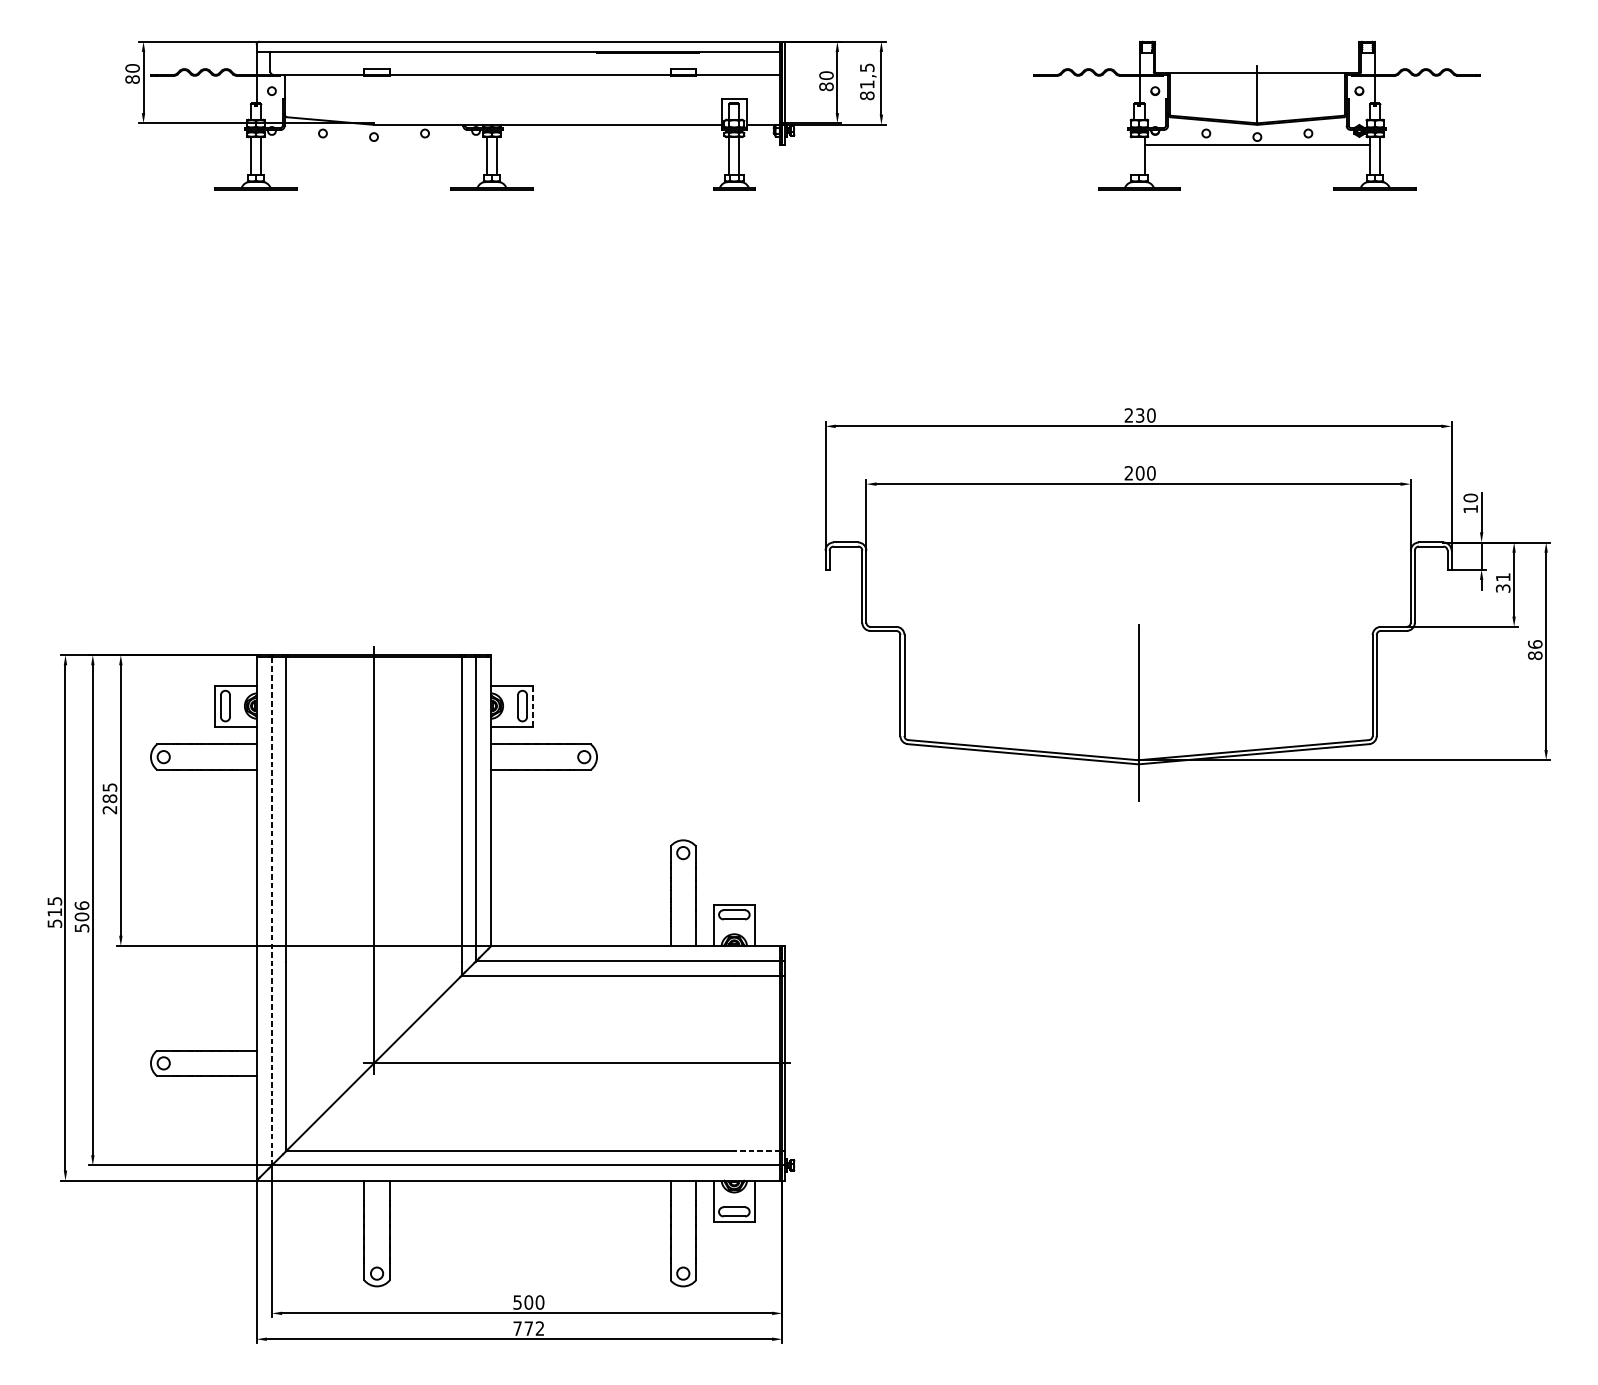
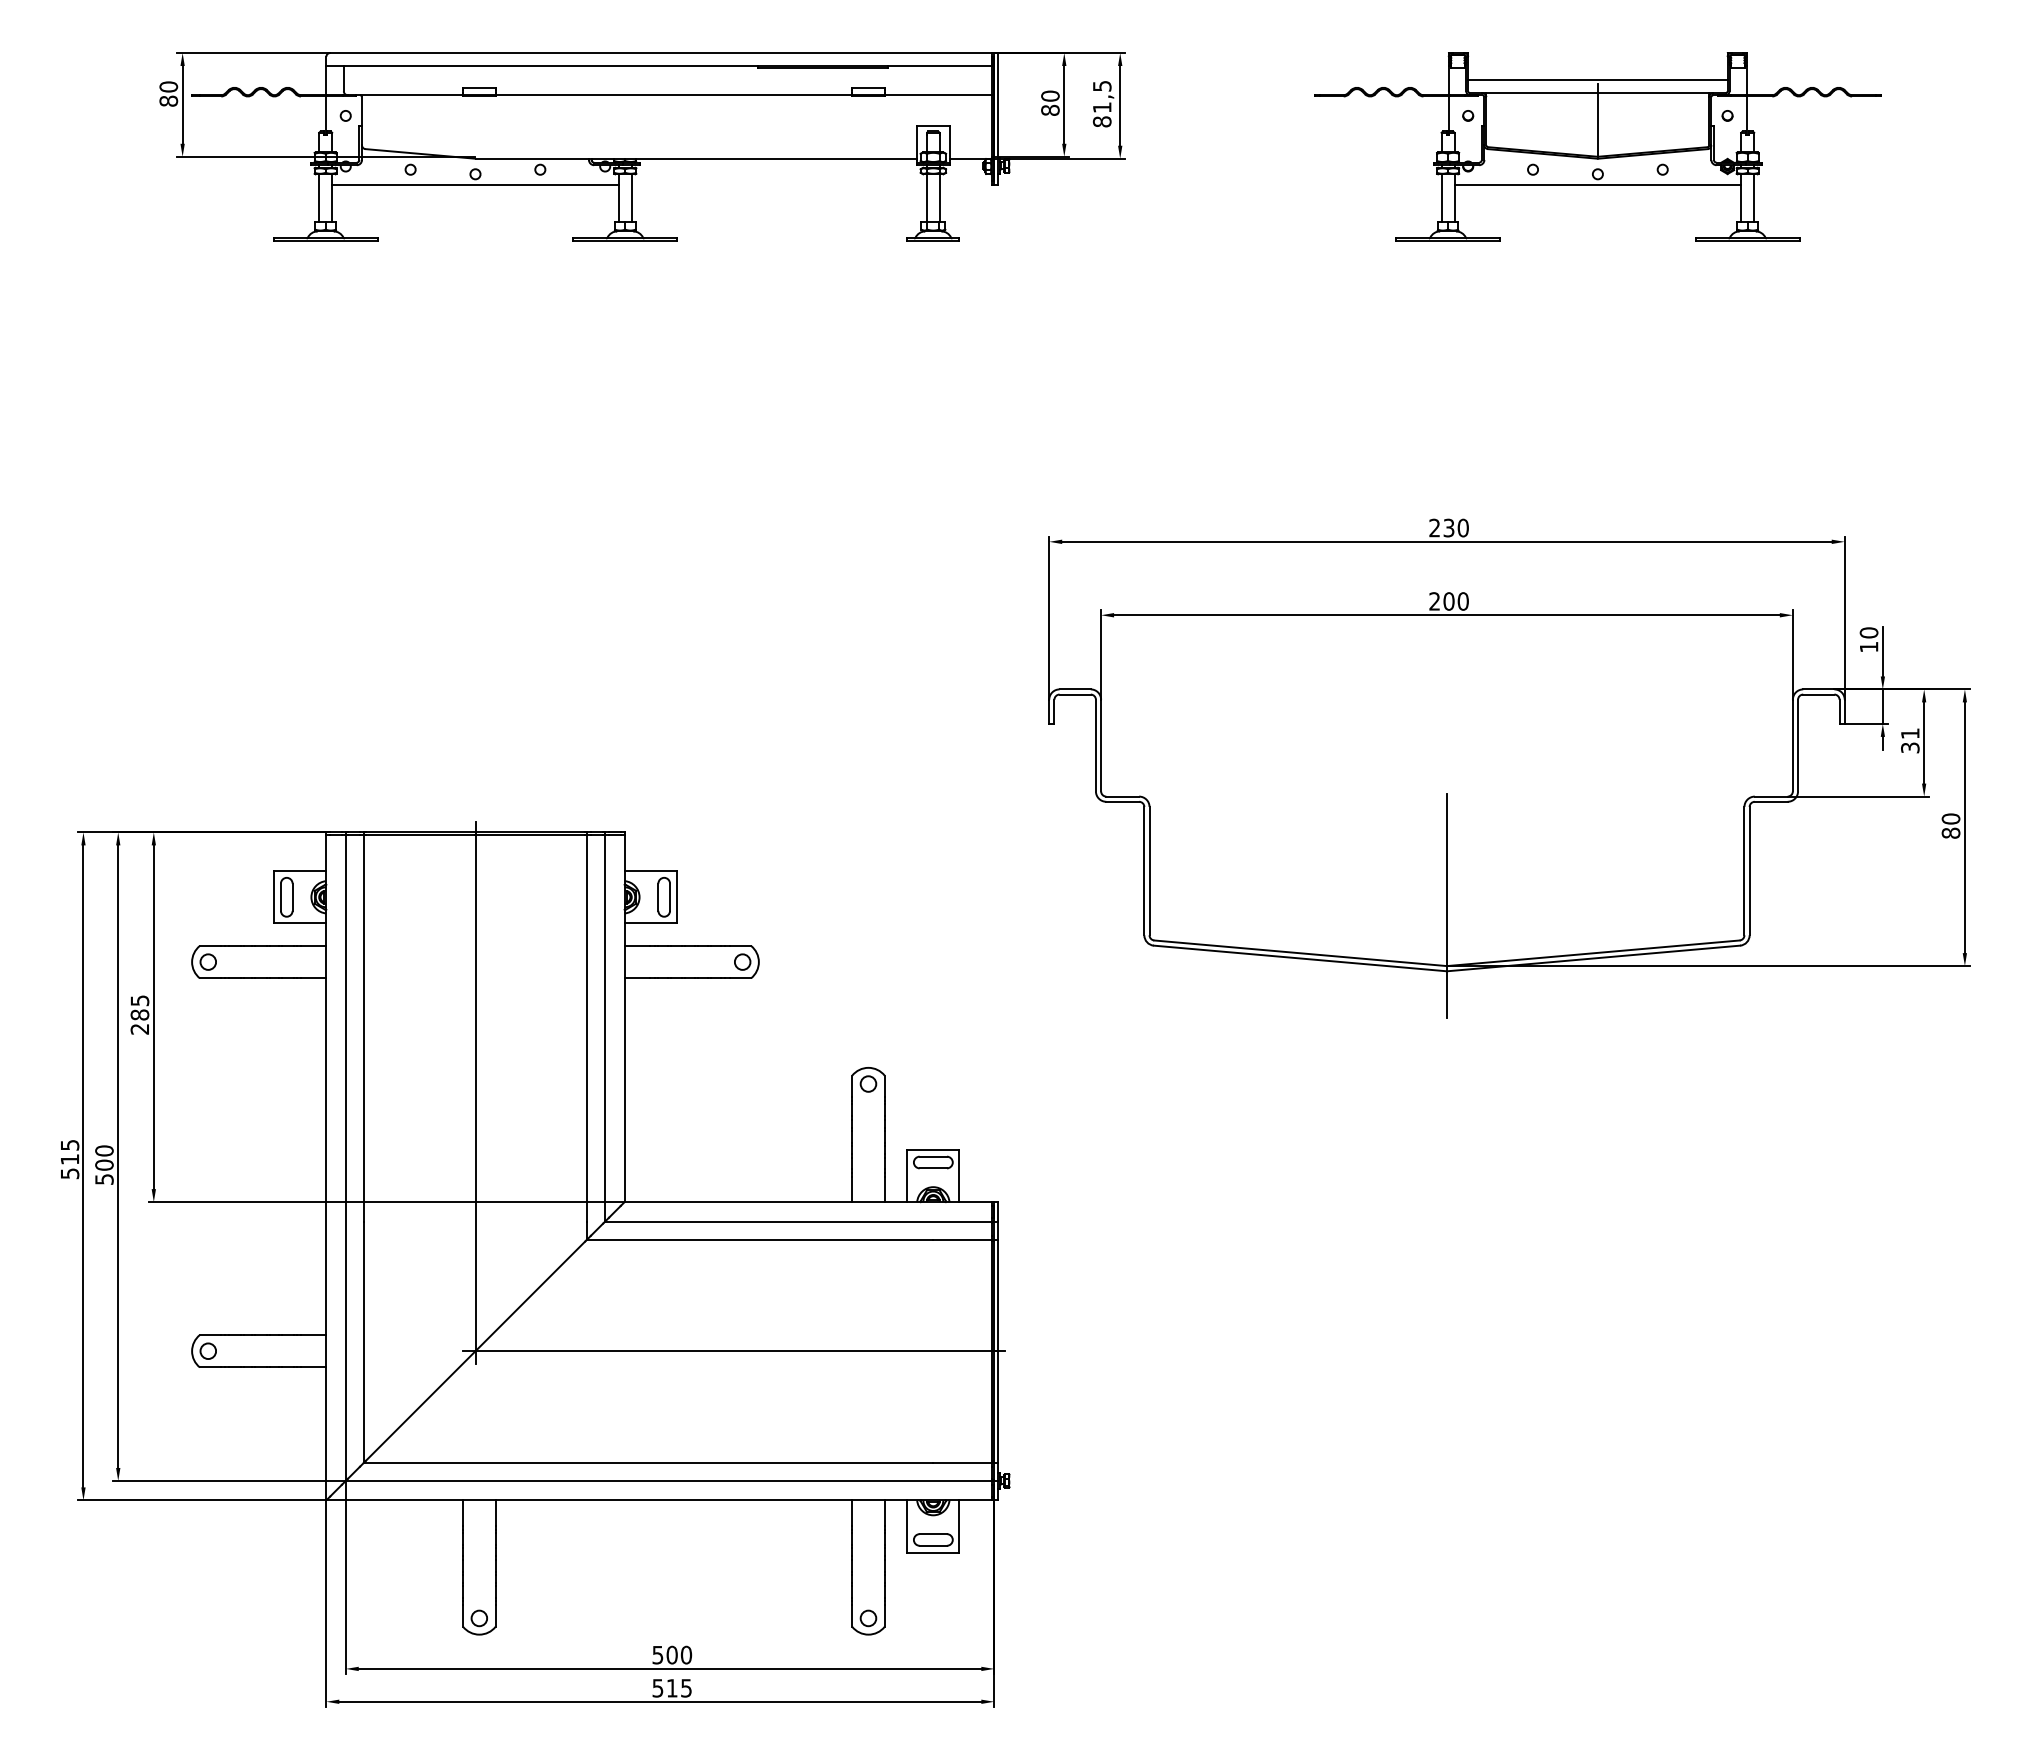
line: (1257, 63) -> (1597, 80), added
line: (374, 145) -> (475, 184), added
line: (1134, 156) -> (1441, 198), added
text: (1534, 644) -> (1950, 818), 86 -> 80
line: (532, 706) -> (677, 897), dashed -> solid
text: (82, 905) -> (104, 1150), 506 -> 500
line: (271, 910) -> (345, 1157), dashed -> solid
line: (757, 1150) -> (962, 1462), dashed -> solid
text: (528, 1328) -> (671, 1688), 772 -> 515

